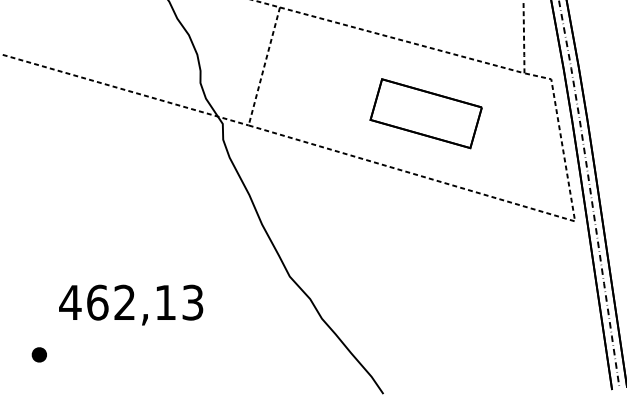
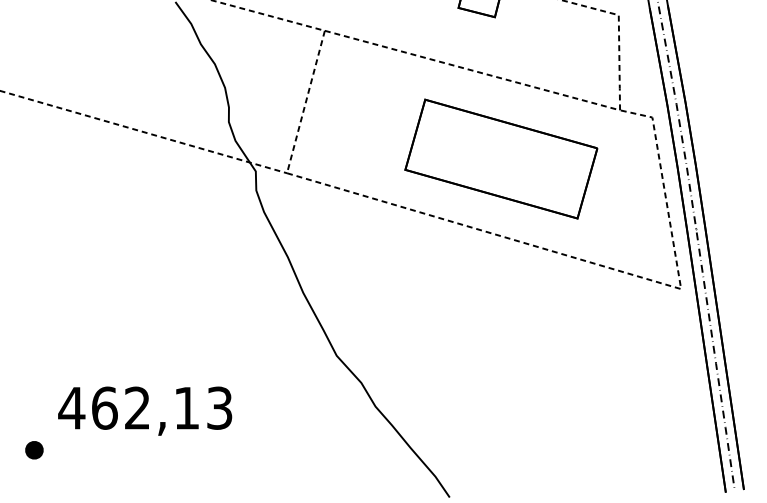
part: (426, 113) -> (501, 158), size x1.43
text: (131, 304) -> (145, 410), moved

